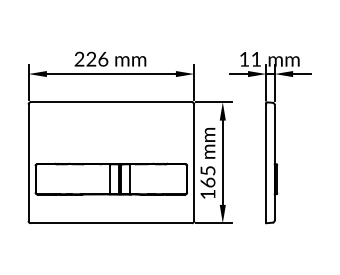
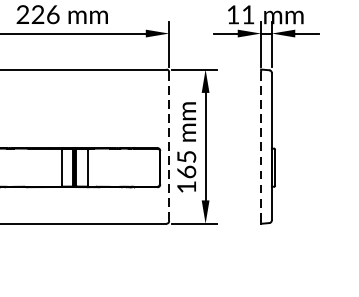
line: (194, 162) -> (169, 146), solid -> dashed
line: (266, 163) -> (261, 147), solid -> dashed

